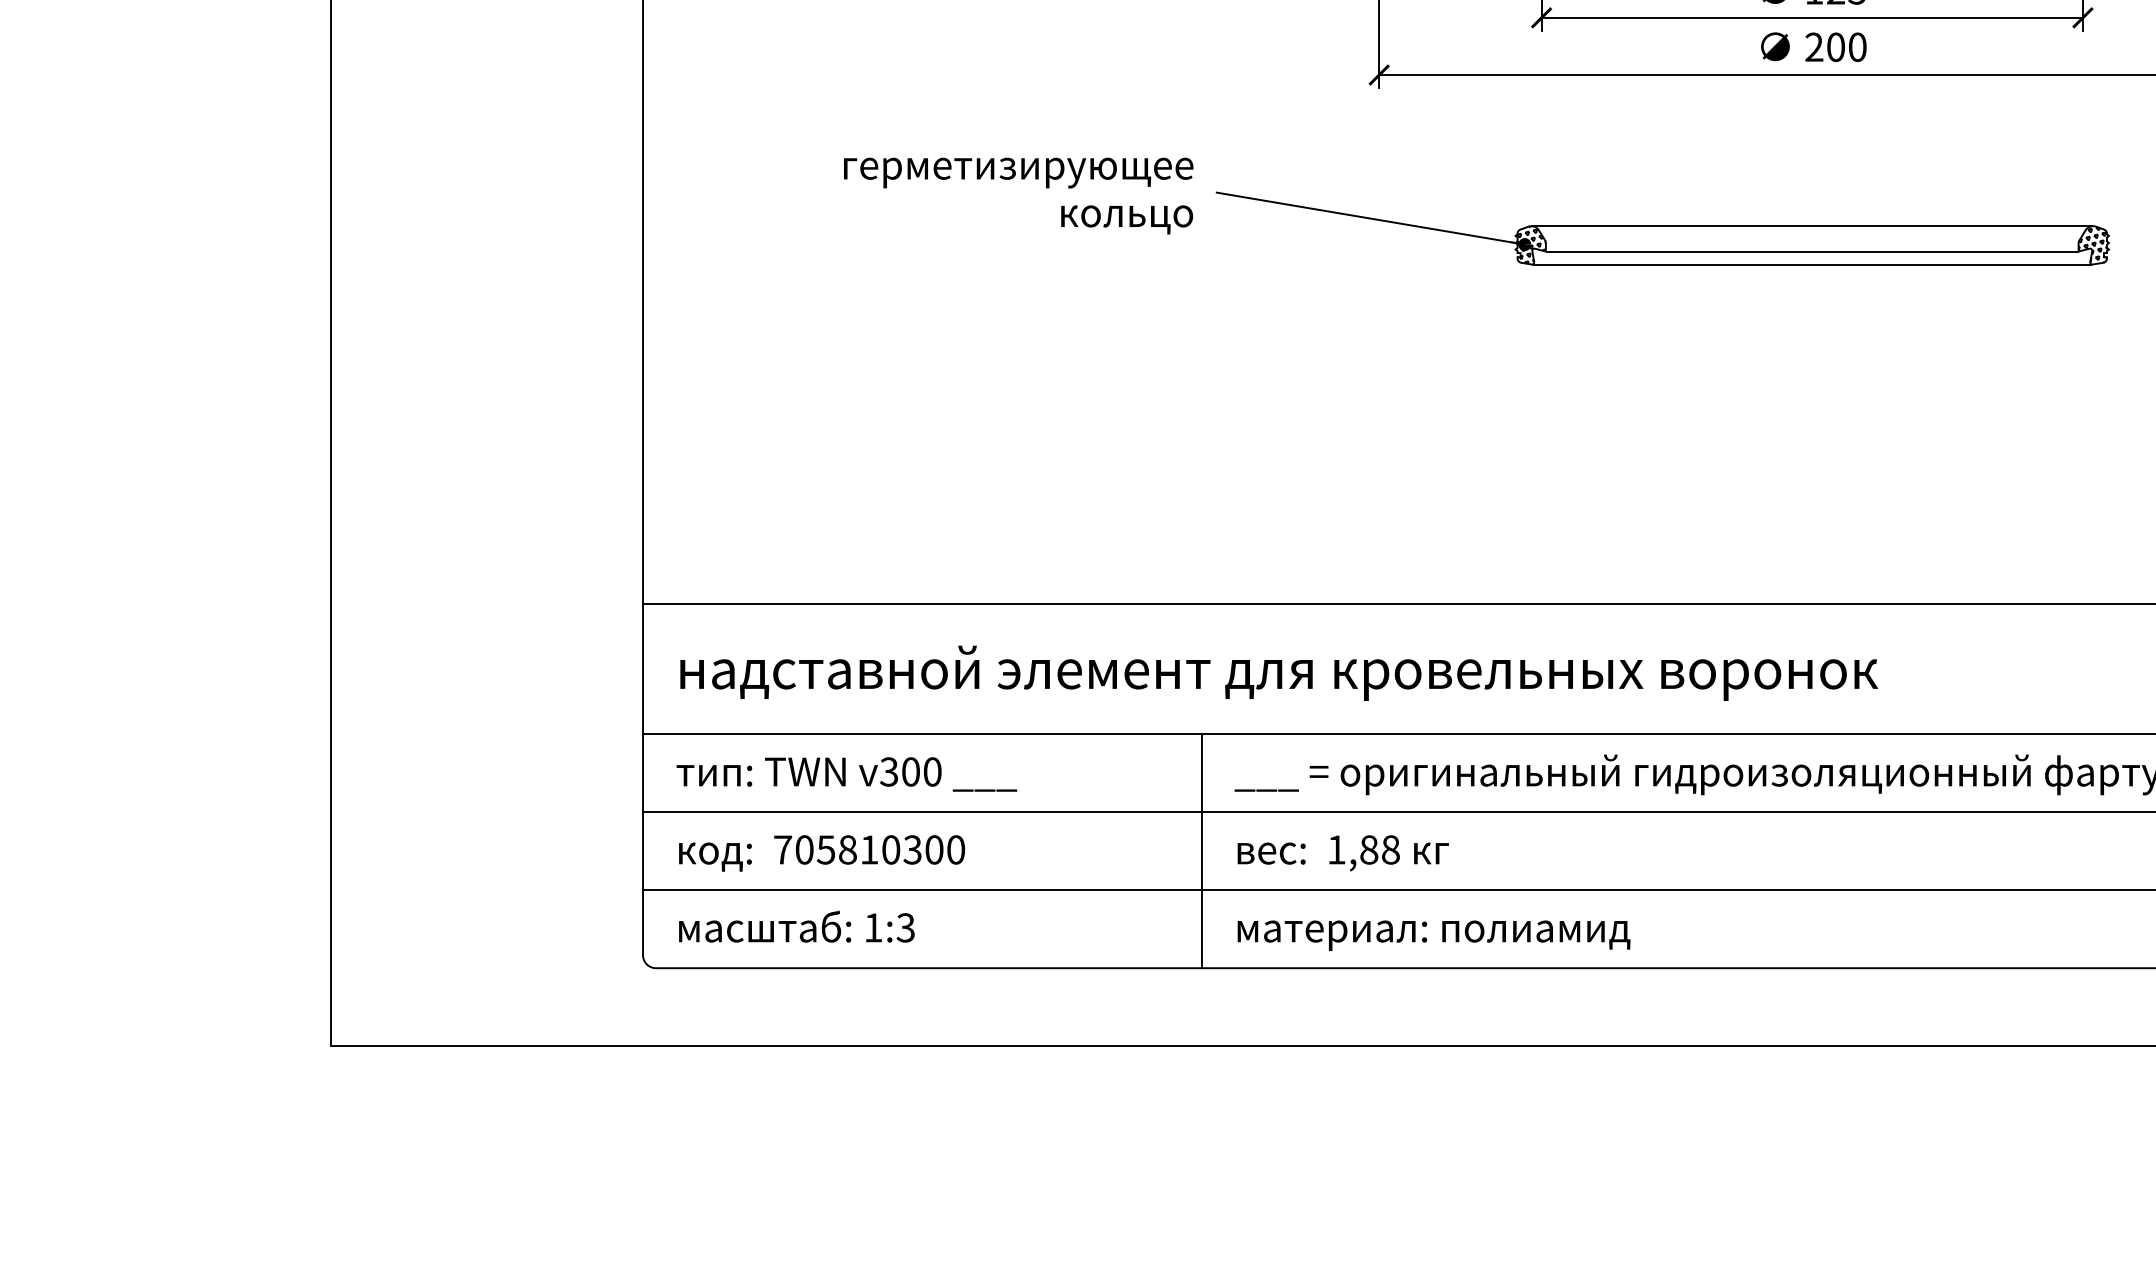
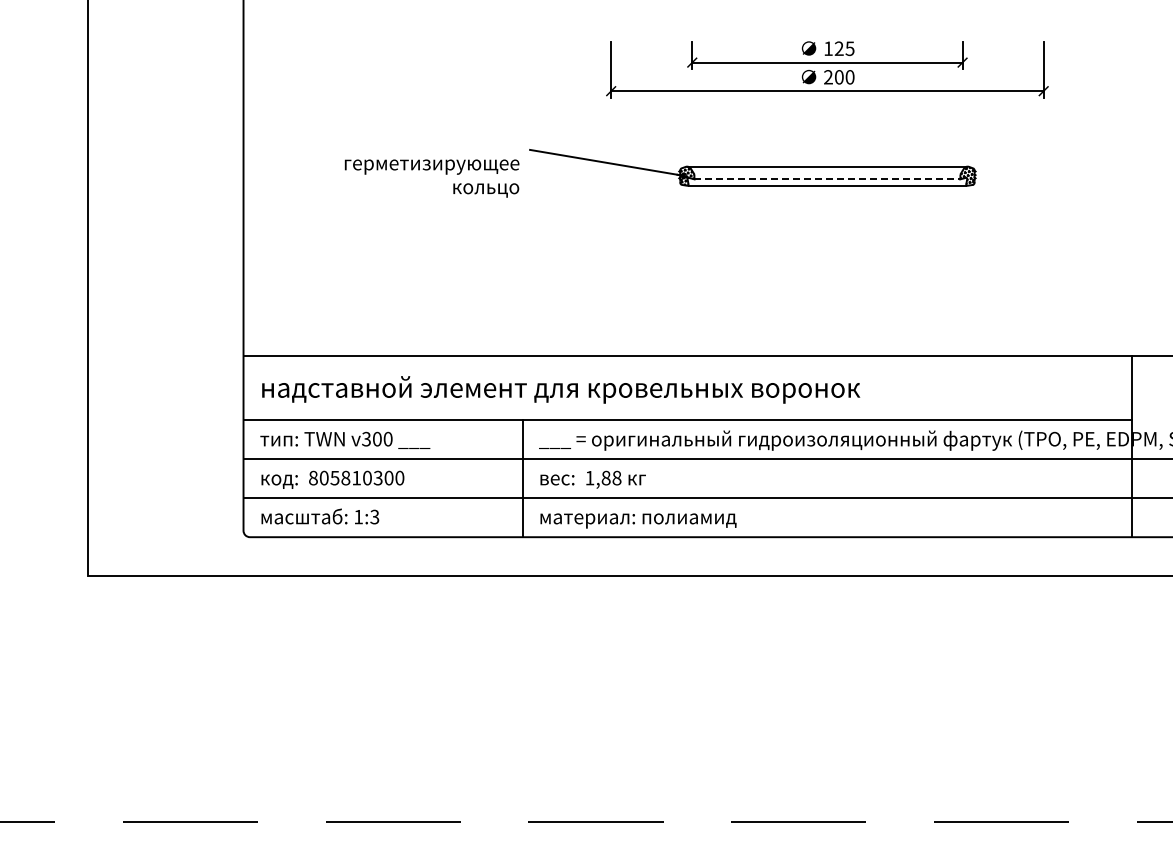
text: (1017, 195) -> (431, 178), moved
line: (1812, 251) -> (827, 179), solid -> dashed
text: (783, 848) -> (313, 477), 705810300 -> 805810300

